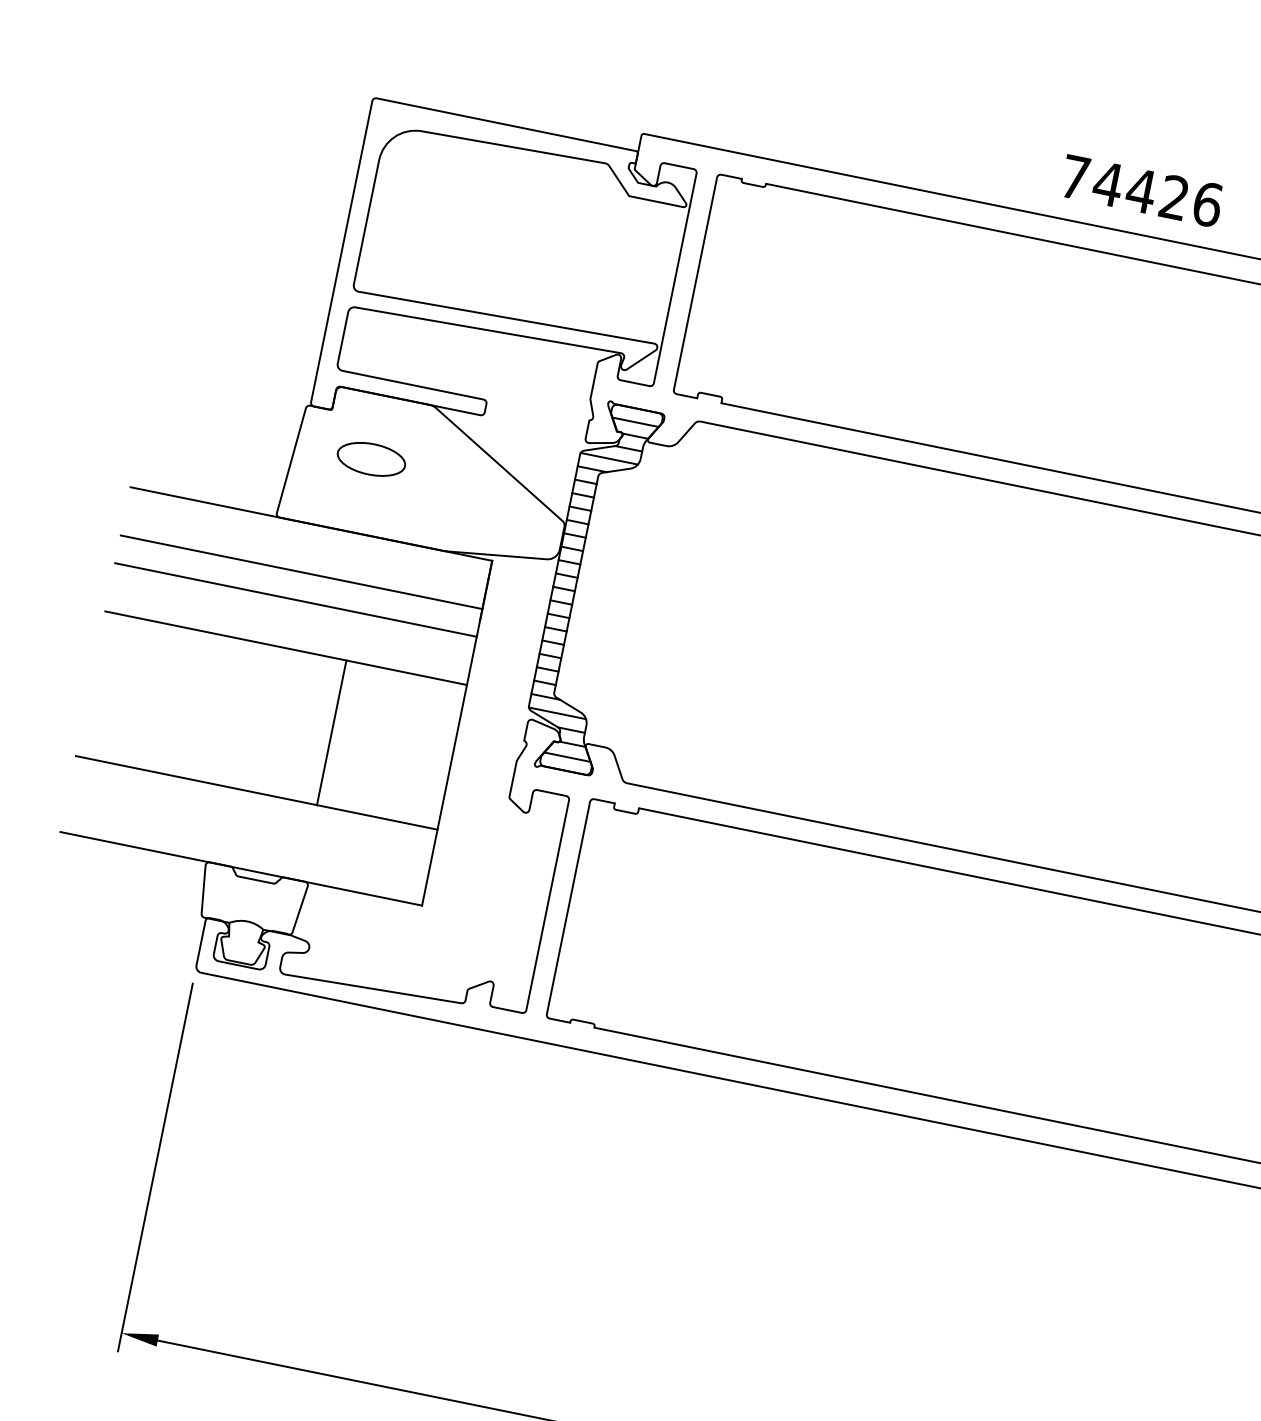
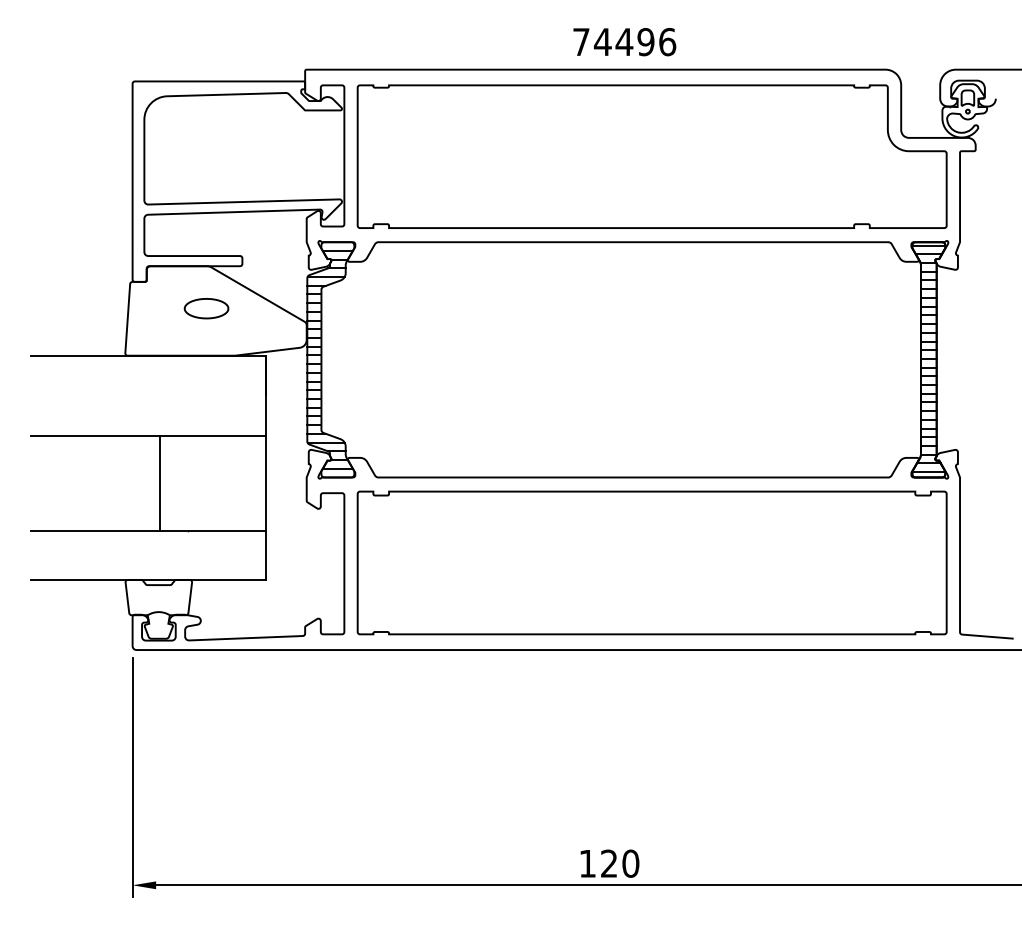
text: (1173, 198) -> (645, 42), 74426 -> 74496
part: (371, 459) -> (206, 308), moved
line: (300, 572) -> (147, 387), removed
line: (294, 600) -> (147, 405), removed
line: (331, 732) -> (159, 483), moved

